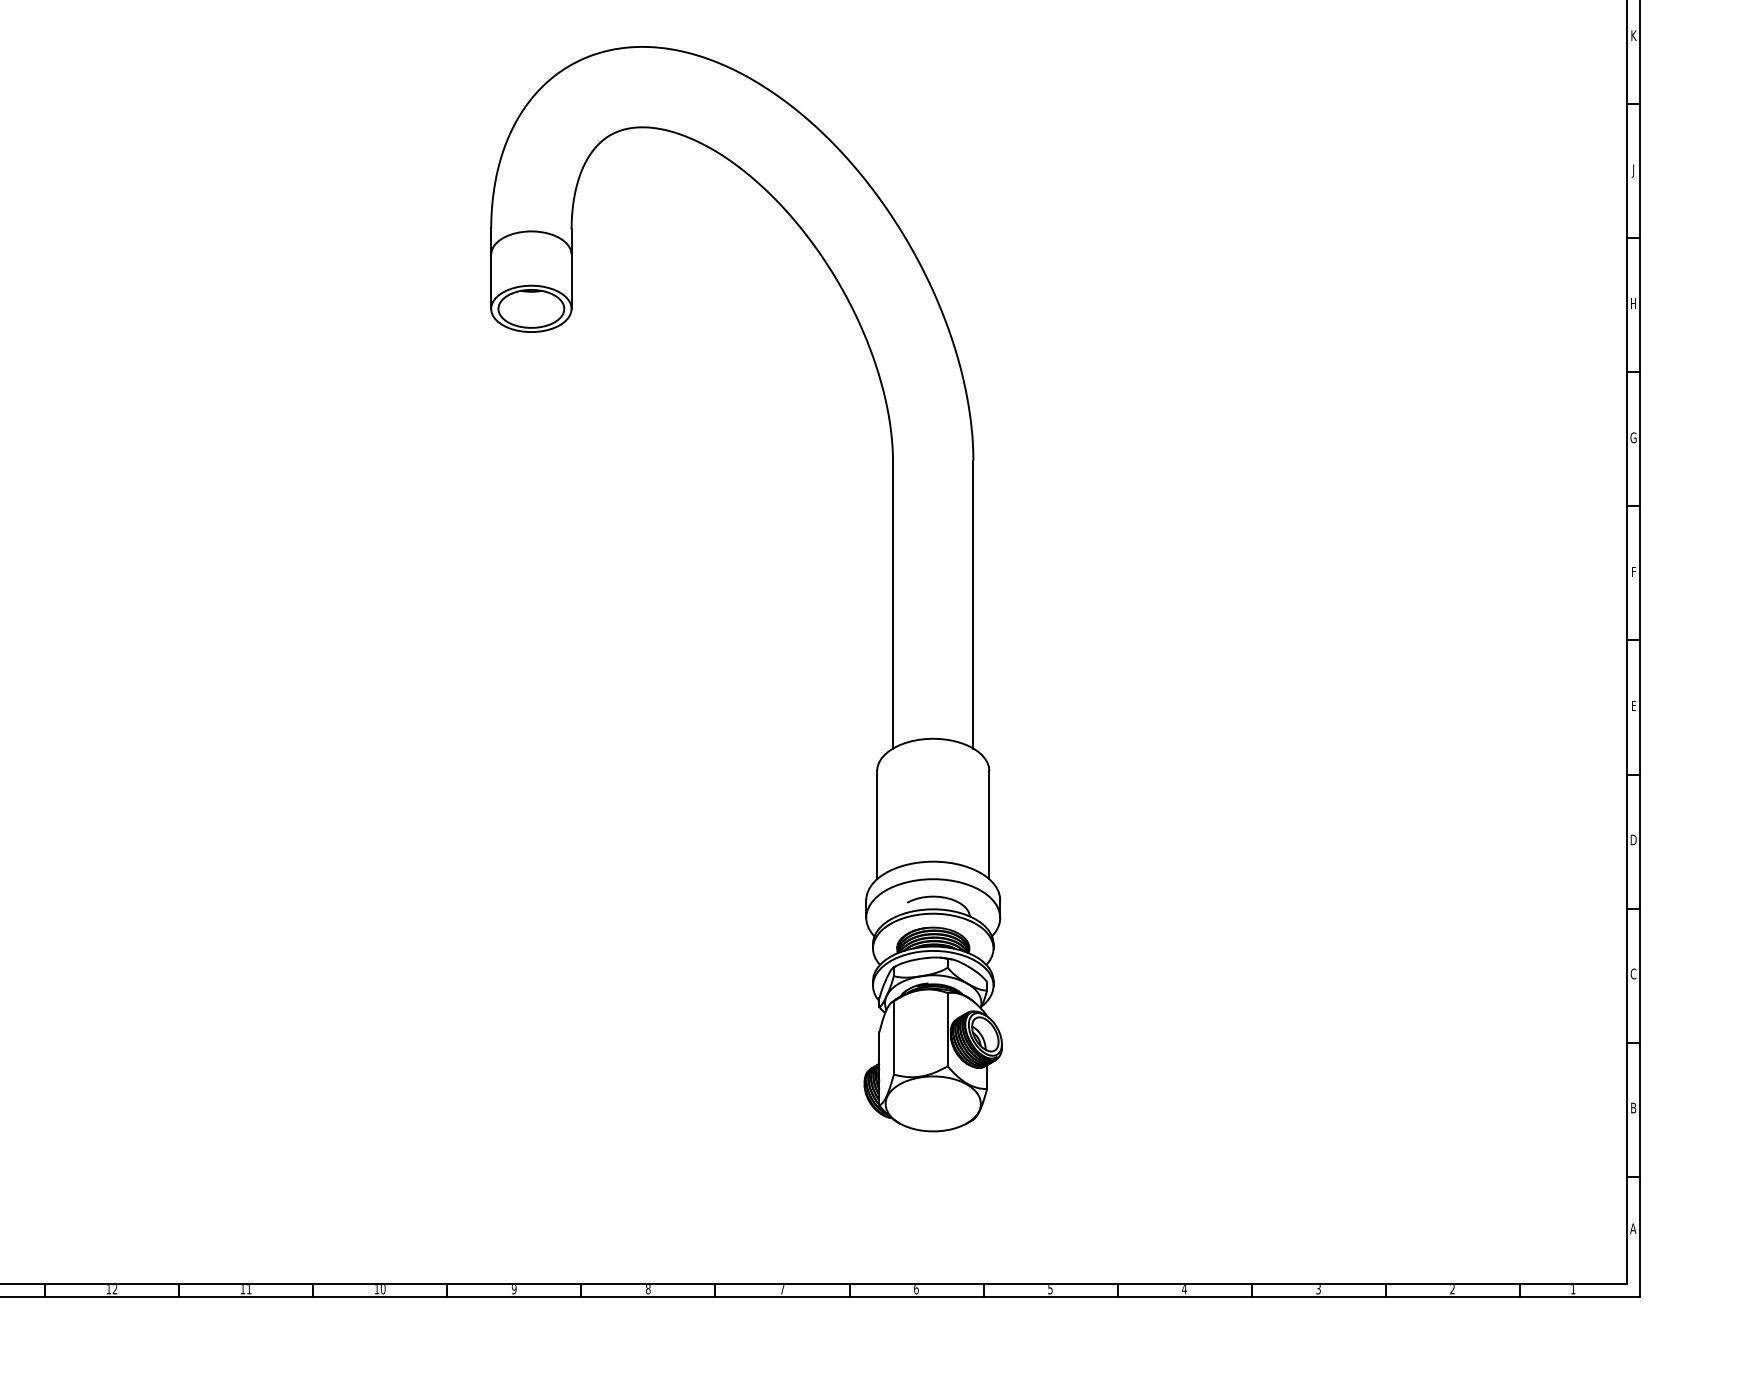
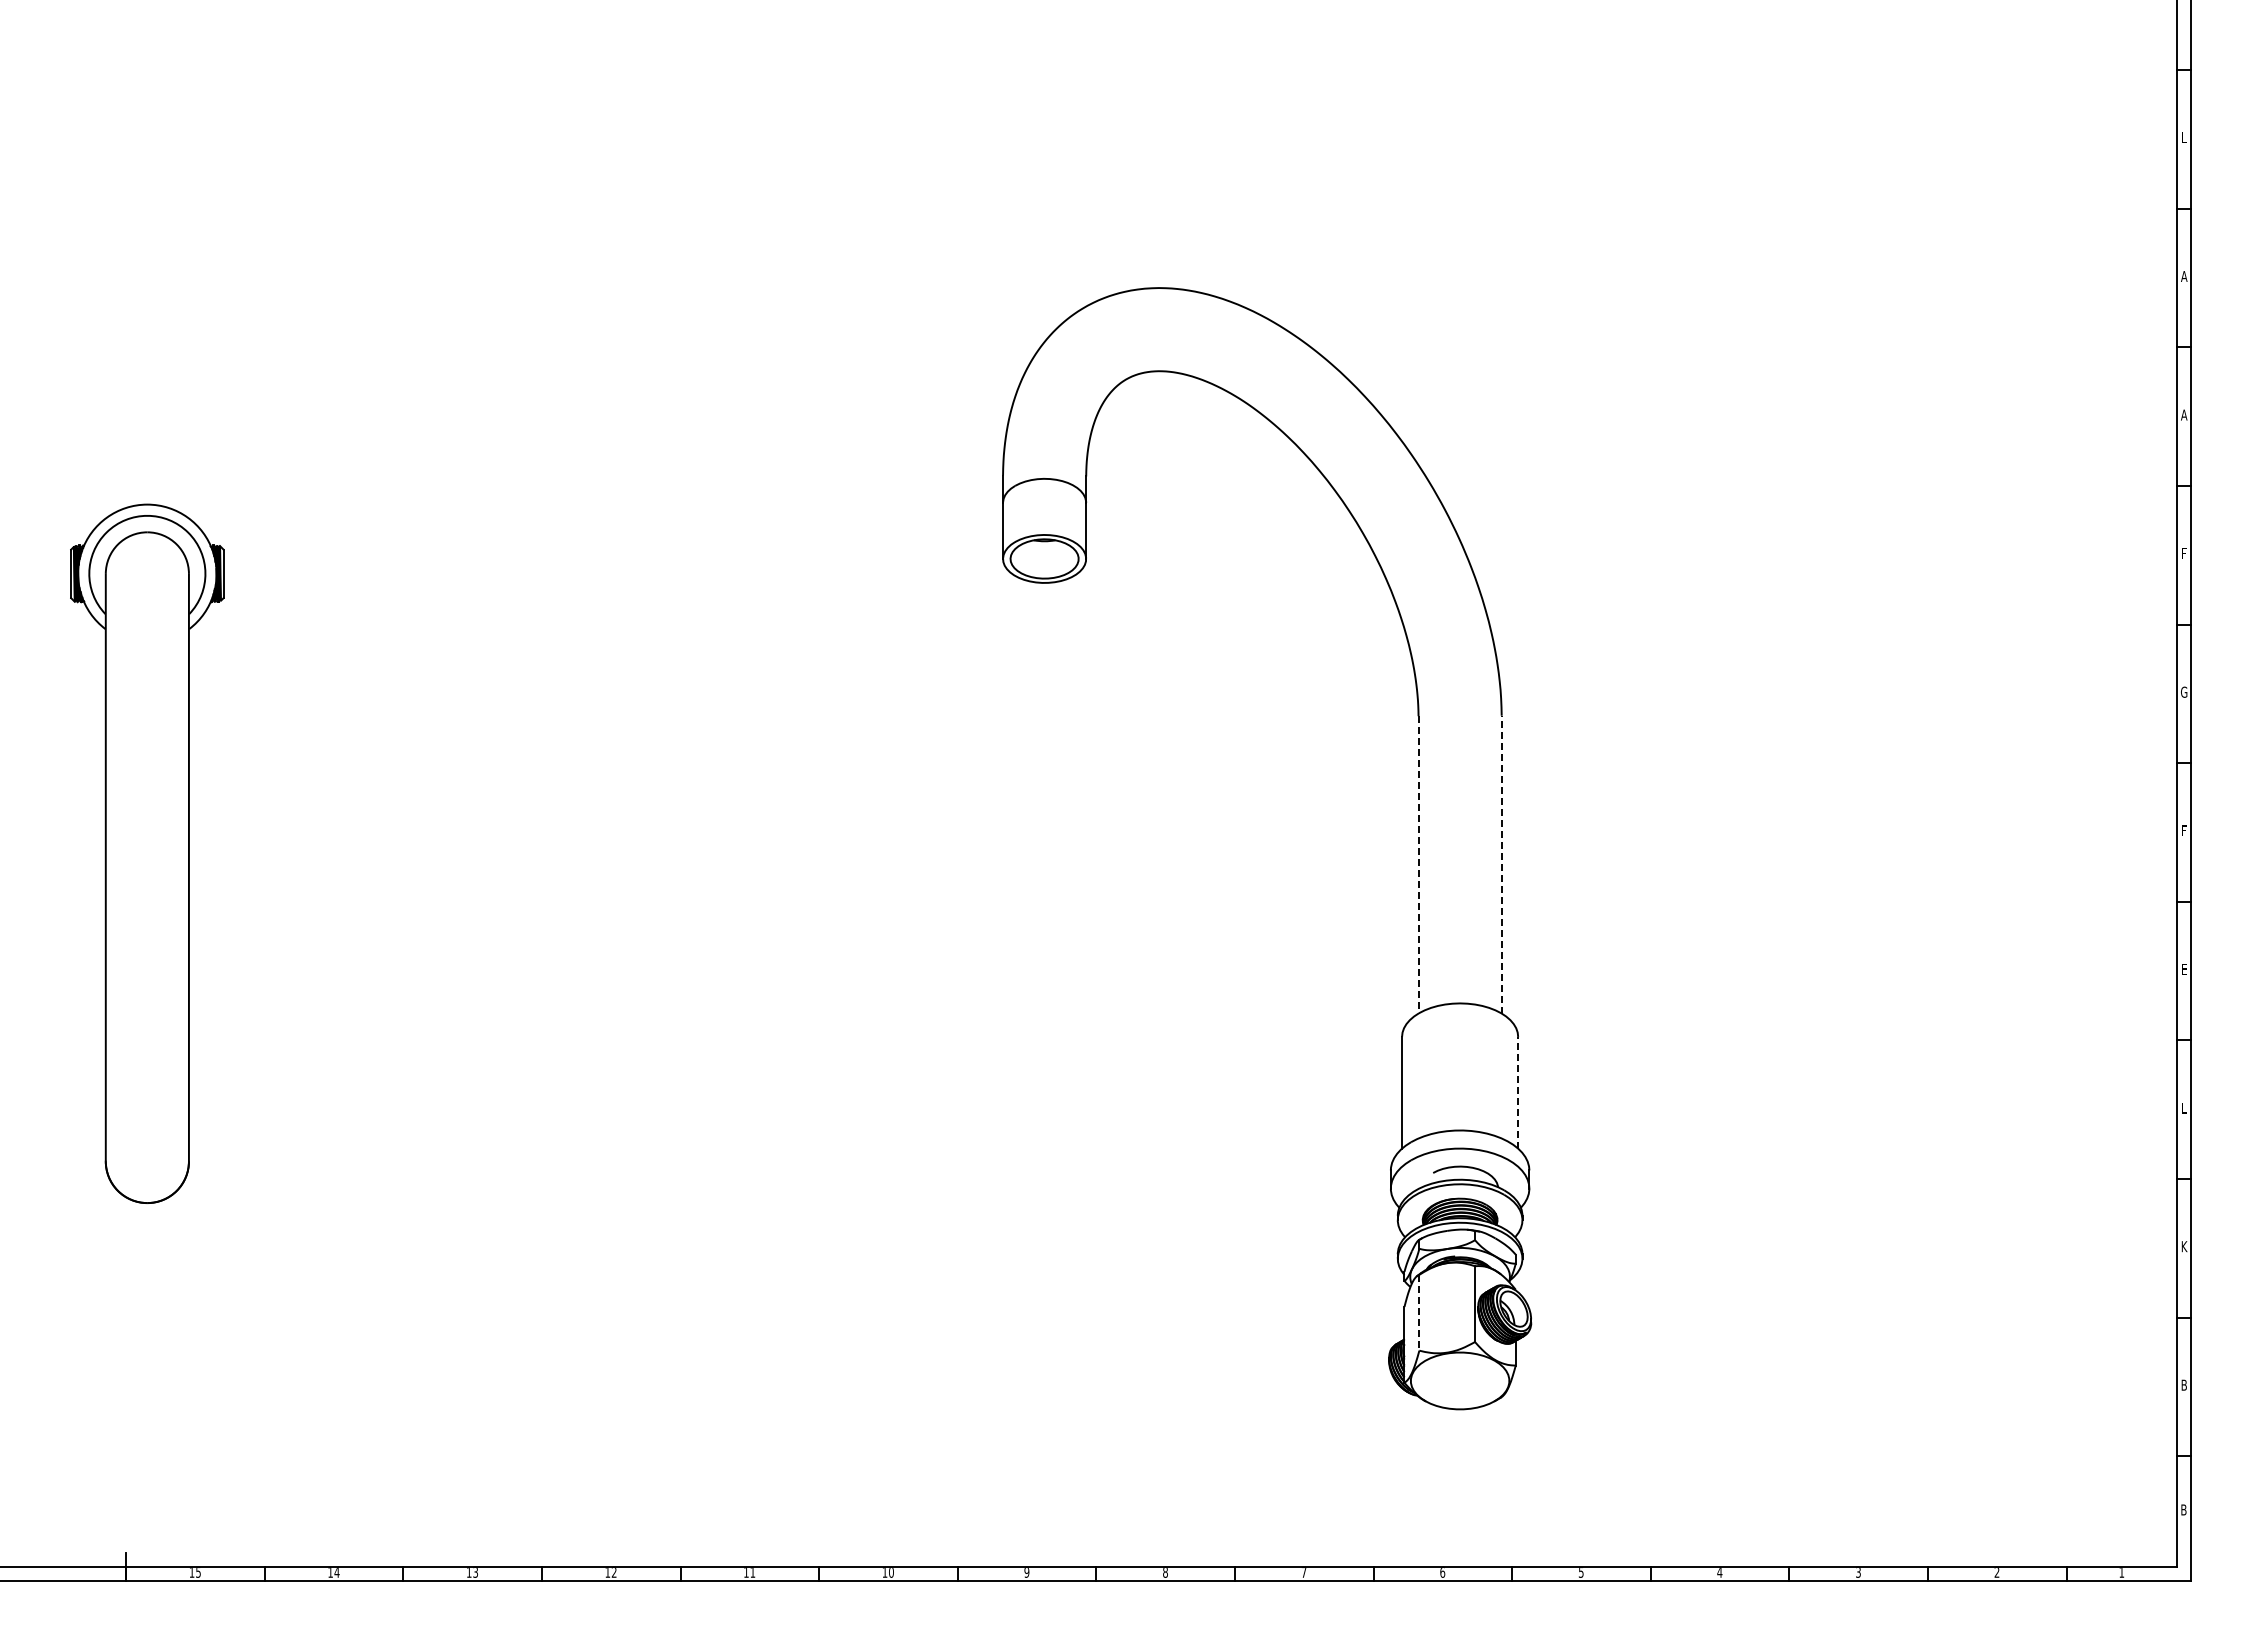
text: (1633, 35) -> (2184, 276), K -> A
text: (1633, 171) -> (2184, 416), J -> A
text: (1632, 303) -> (2183, 553), H -> F
line: (893, 604) -> (1418, 864), solid -> dashed
line: (973, 604) -> (1501, 864), solid -> dashed
line: (989, 824) -> (1518, 1092), solid -> dashed
text: (1633, 839) -> (2184, 1107), D -> L
text: (1633, 973) -> (2184, 1246), C -> K
line: (893, 1037) -> (1419, 1312), solid -> dashed
text: (1632, 1228) -> (2183, 1509), A -> B

